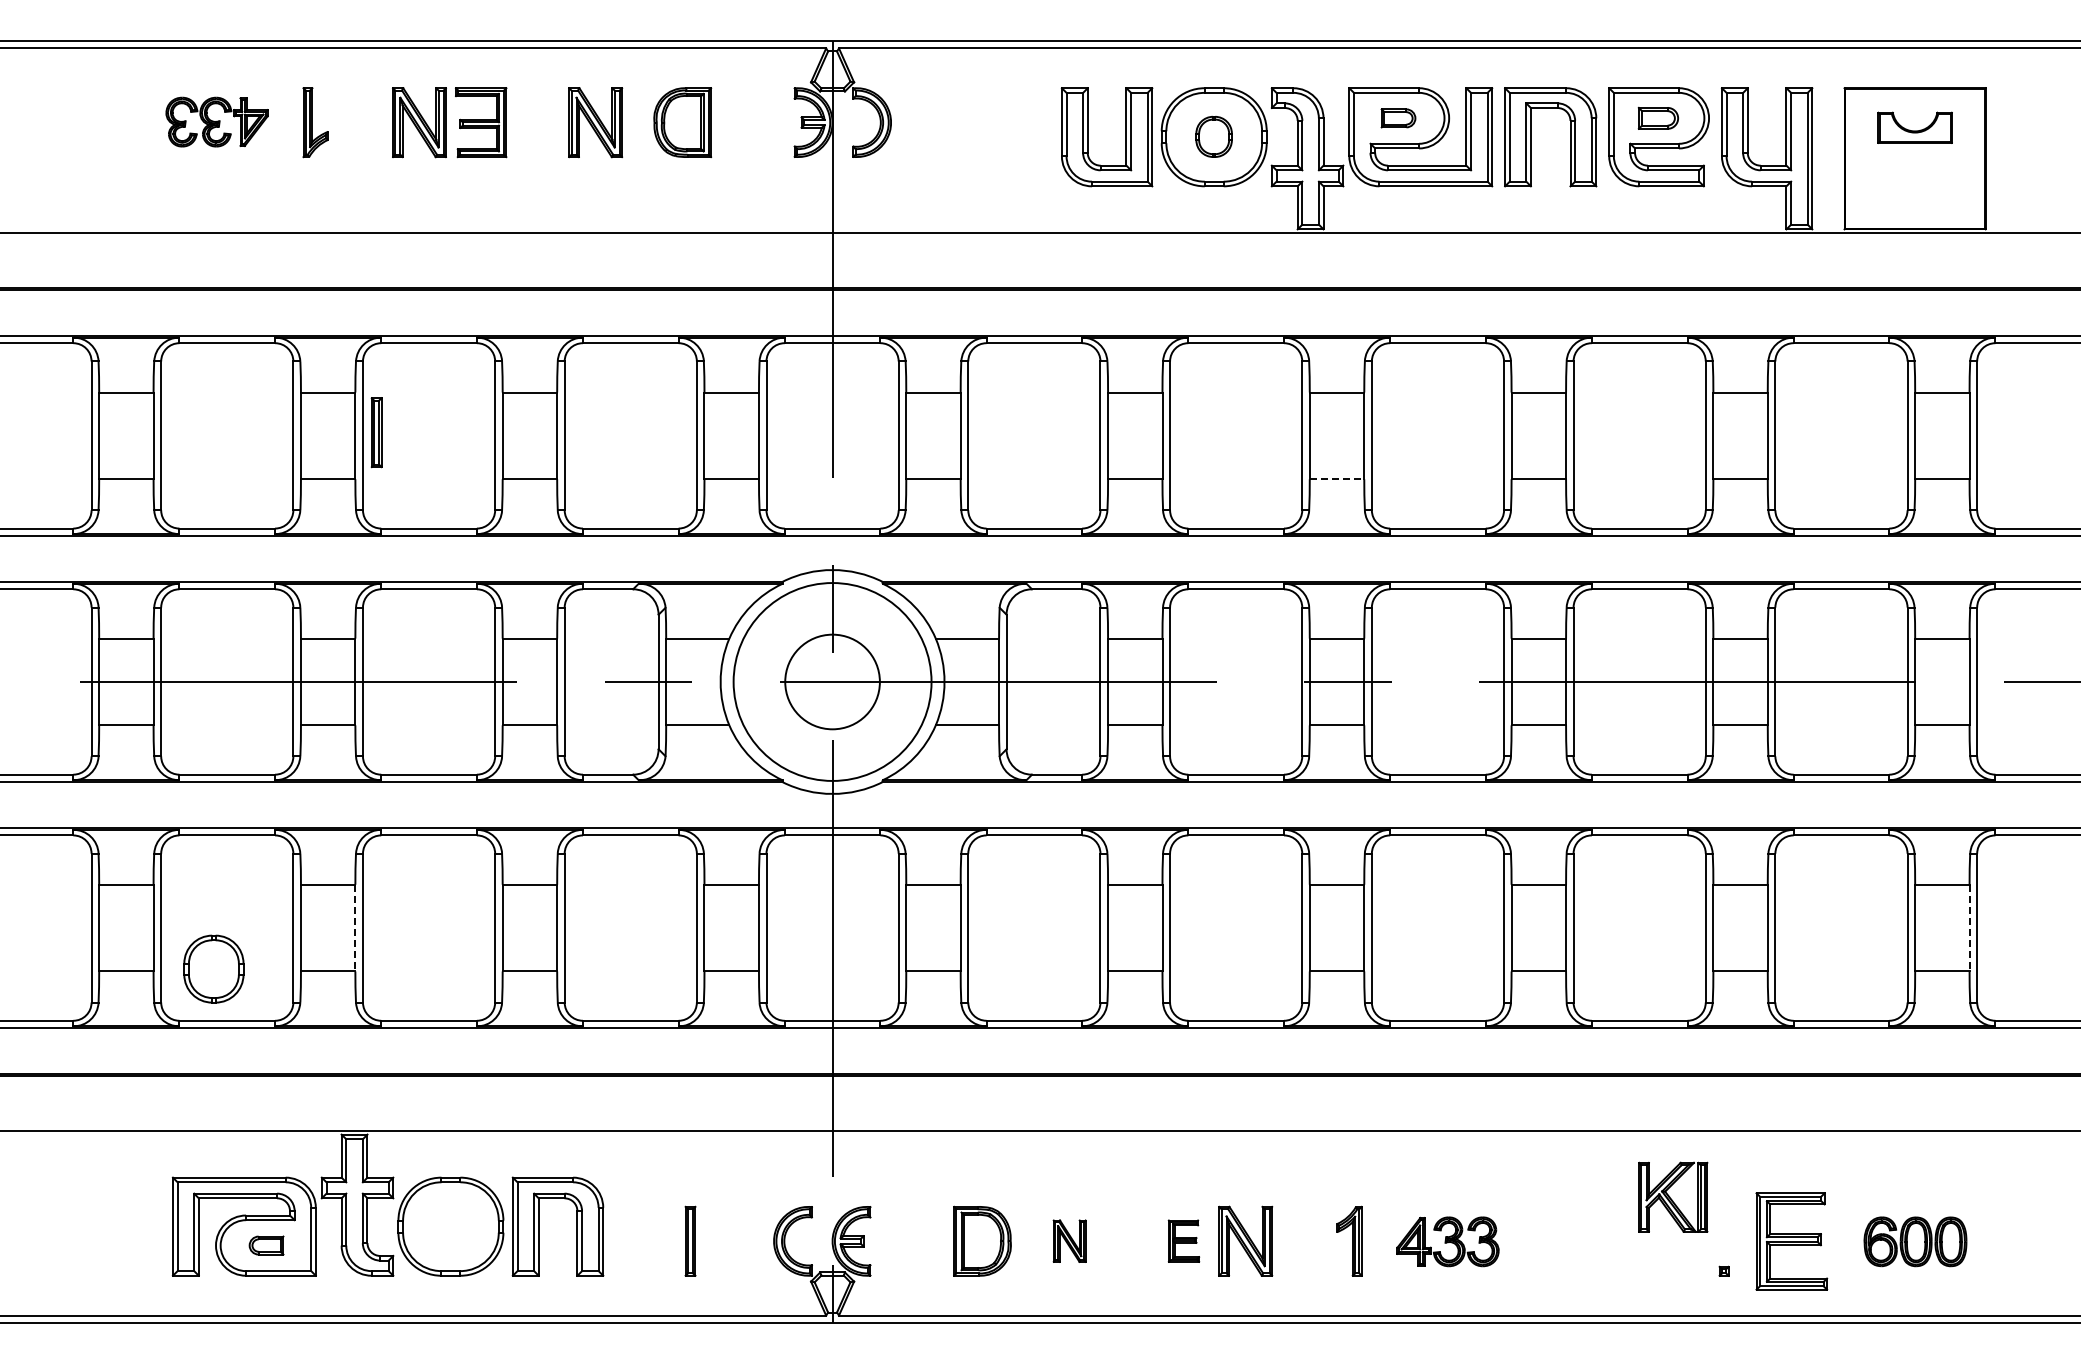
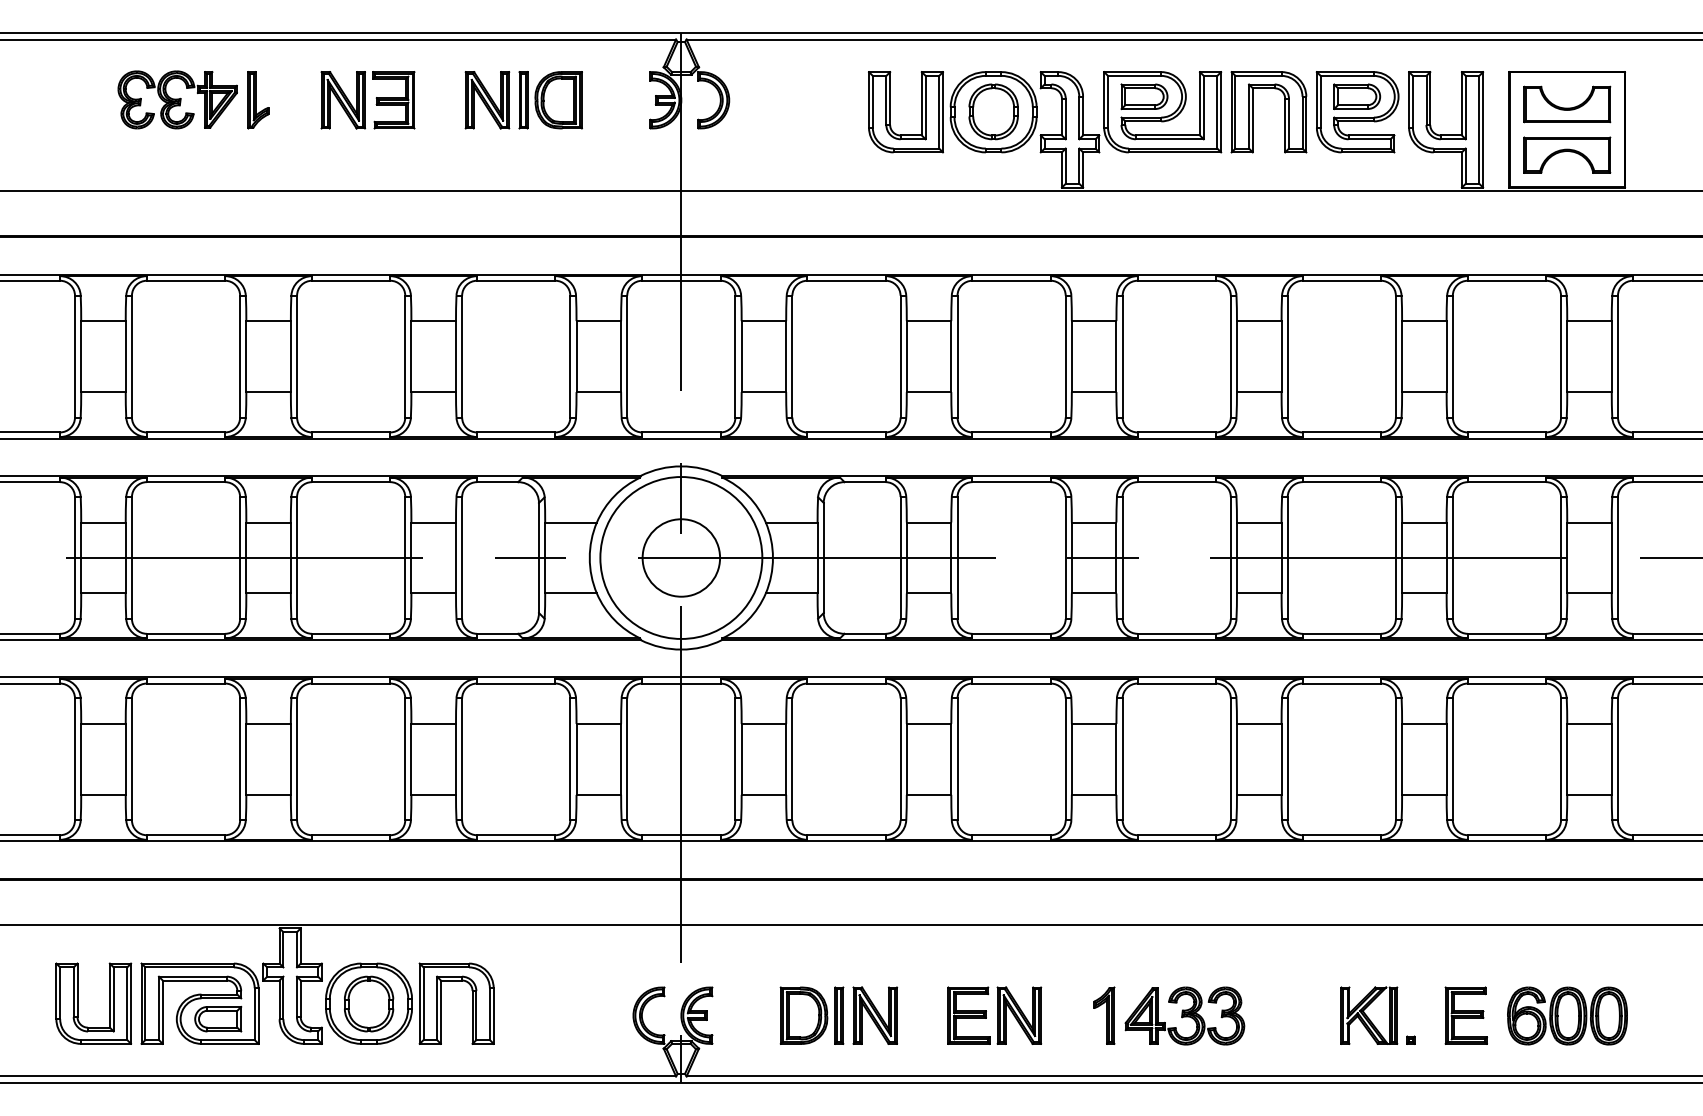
part: (1398, 118) -> (1144, 96), size x1.67
part: (1658, 118) -> (1357, 96), size x1.43
part: (216, 121) -> (177, 99), size x1.43
part: (1914, 127) -> (1566, 104), size x1.43
part: (1213, 136) -> (993, 111), size x1.67
part: (1914, 189) -> (1566, 154), added
part: (376, 432) -> (523, 100), moved
line: (1337, 479) -> (1094, 392), dashed -> solid
line: (355, 928) -> (290, 759), dashed -> solid
line: (1969, 928) -> (1611, 759), dashed -> solid
part: (213, 968) -> (368, 1003), moved
part: (1673, 1196) -> (1369, 1015), moved
part: (95, 1226) -> (78, 1003), added
part: (690, 1240) -> (839, 1015), moved
part: (1069, 1240) -> (875, 1015), size x1.67
part: (1183, 1240) -> (968, 1015), size x1.67
part: (1791, 1240) -> (1466, 1015), size x0.71
part: (1447, 1241) -> (1184, 1015), size x1.43
part: (1915, 1241) -> (1567, 1015), size x1.43
part: (266, 1245) -> (218, 1019), size x1.67

